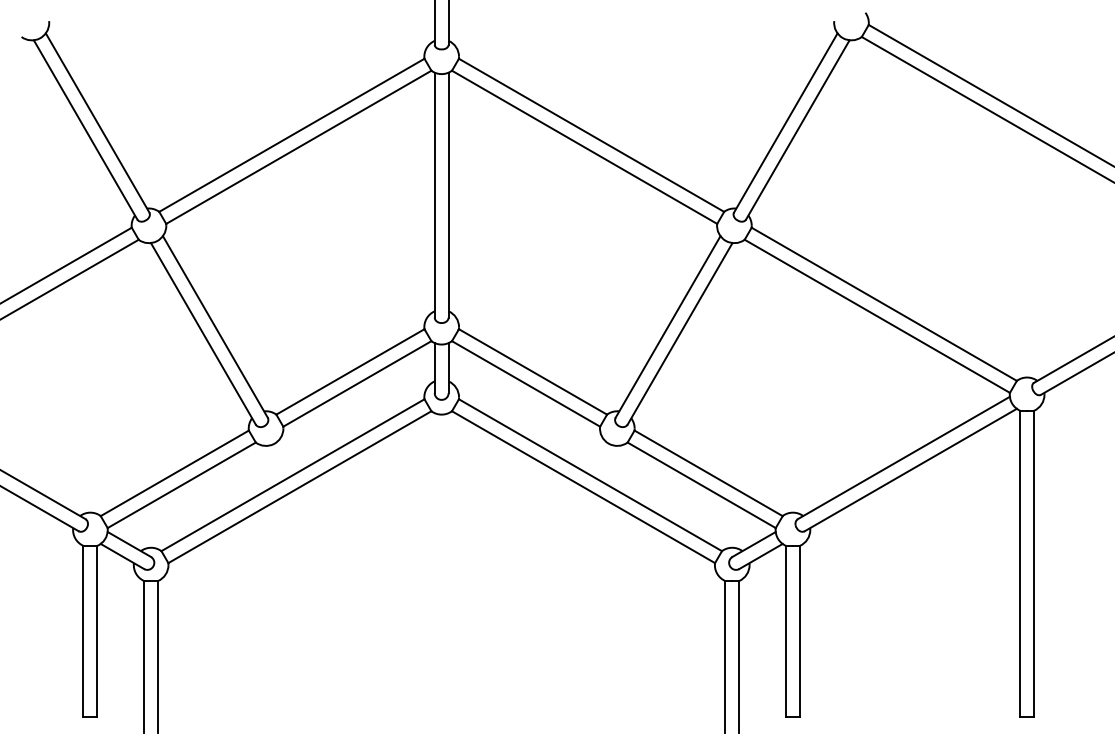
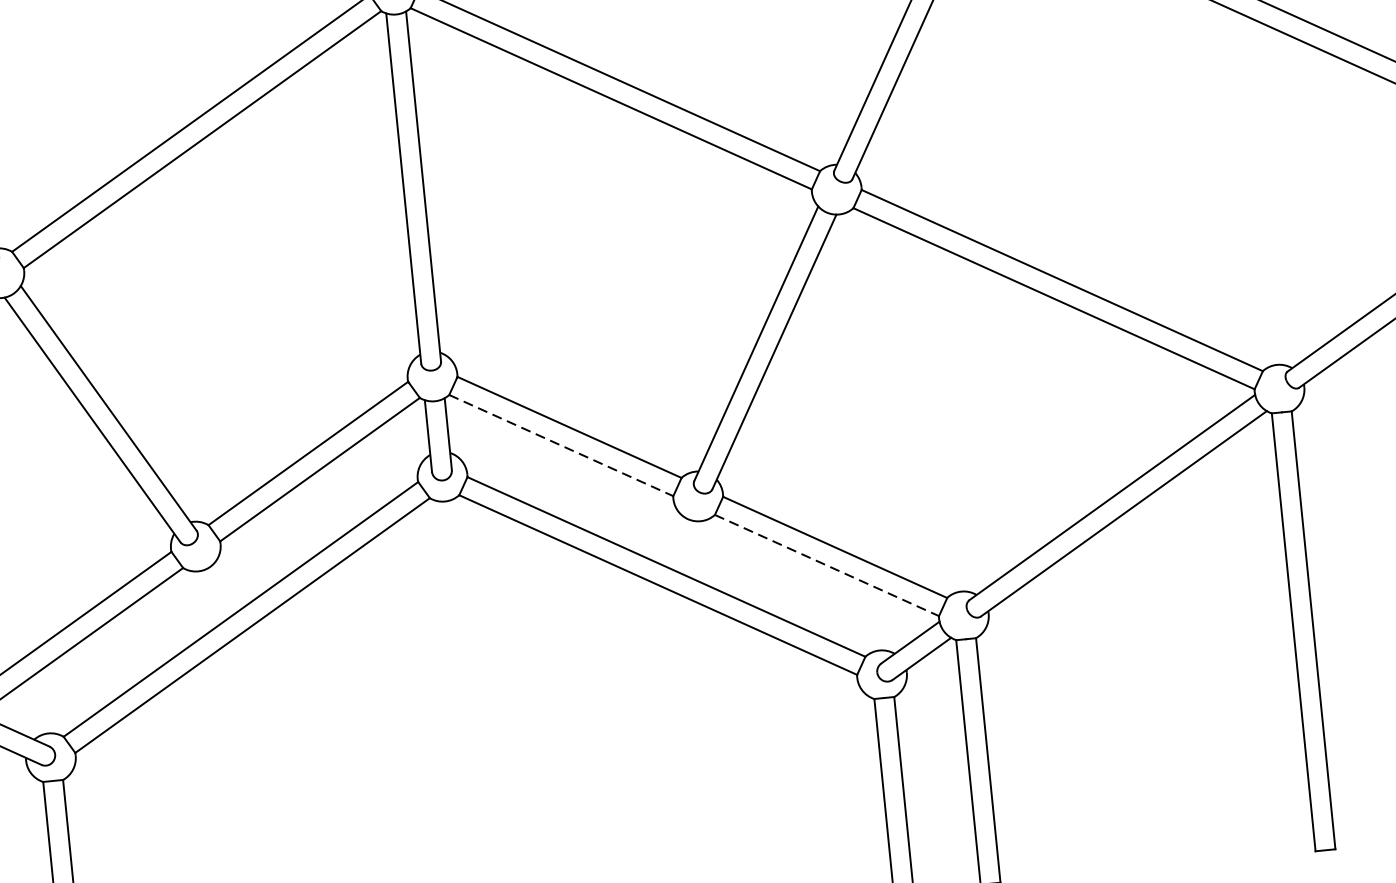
line: (526, 383) -> (561, 444), solid -> dashed
line: (701, 485) -> (826, 565), solid -> dashed

